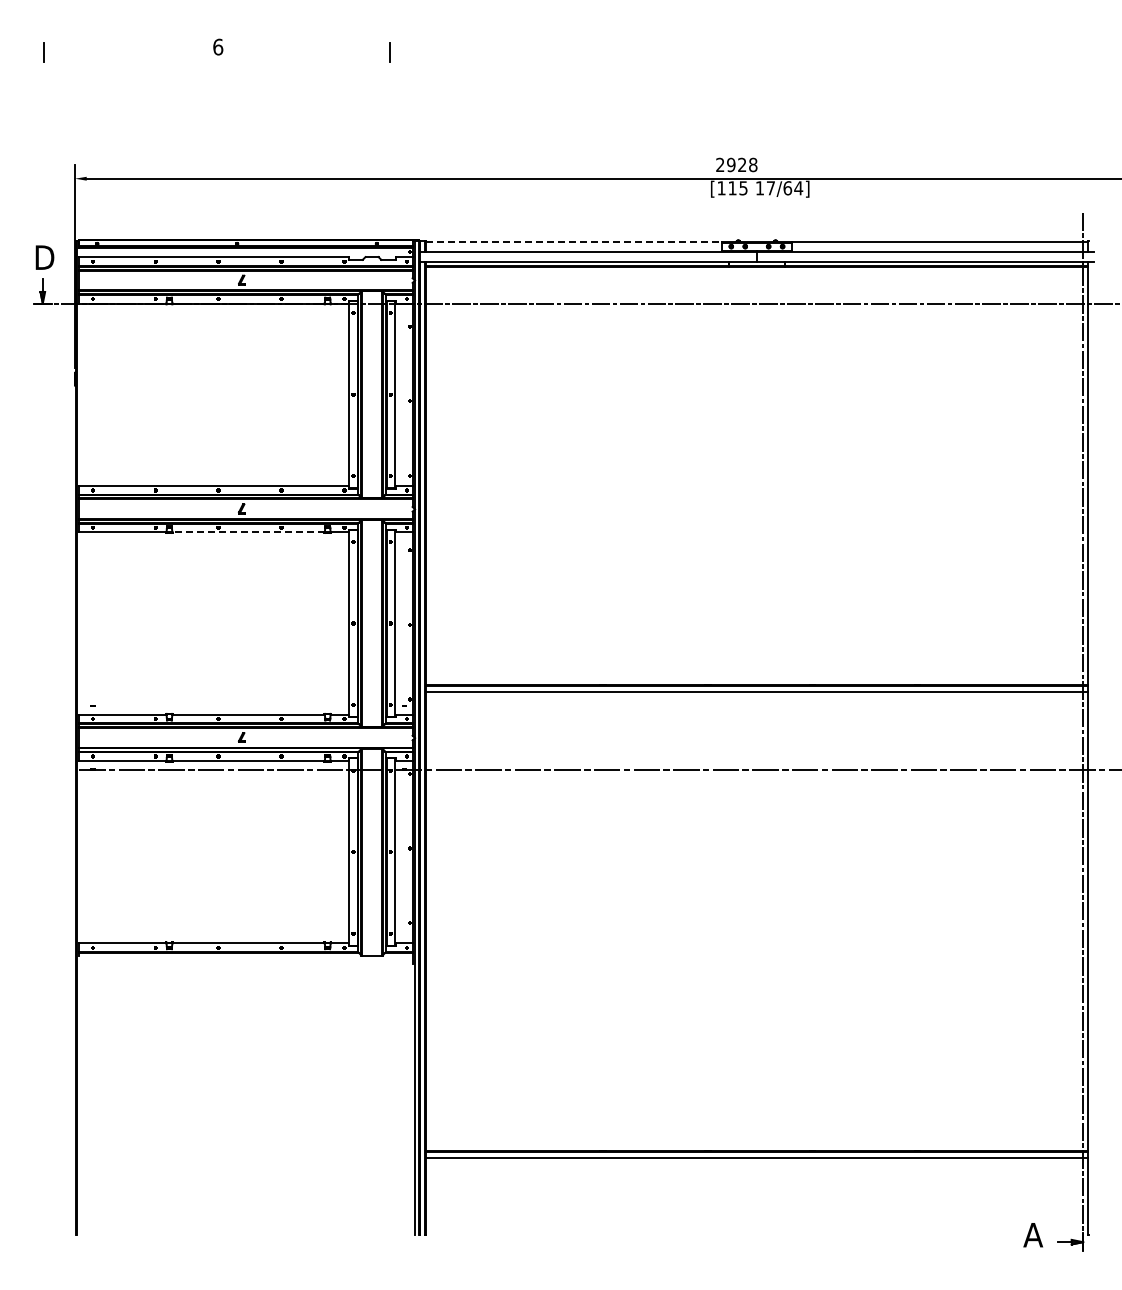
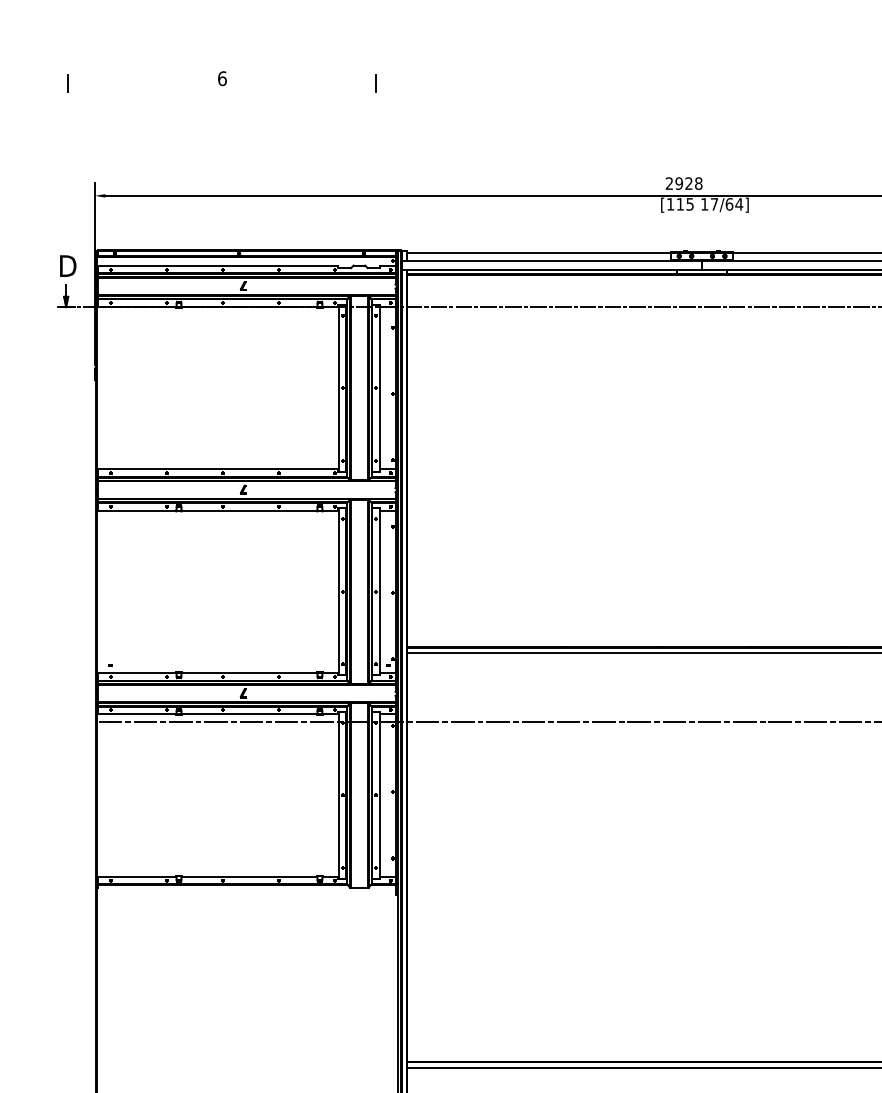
line: (574, 242) -> (539, 252), dashed -> solid
line: (248, 532) -> (249, 510), dashed -> solid

